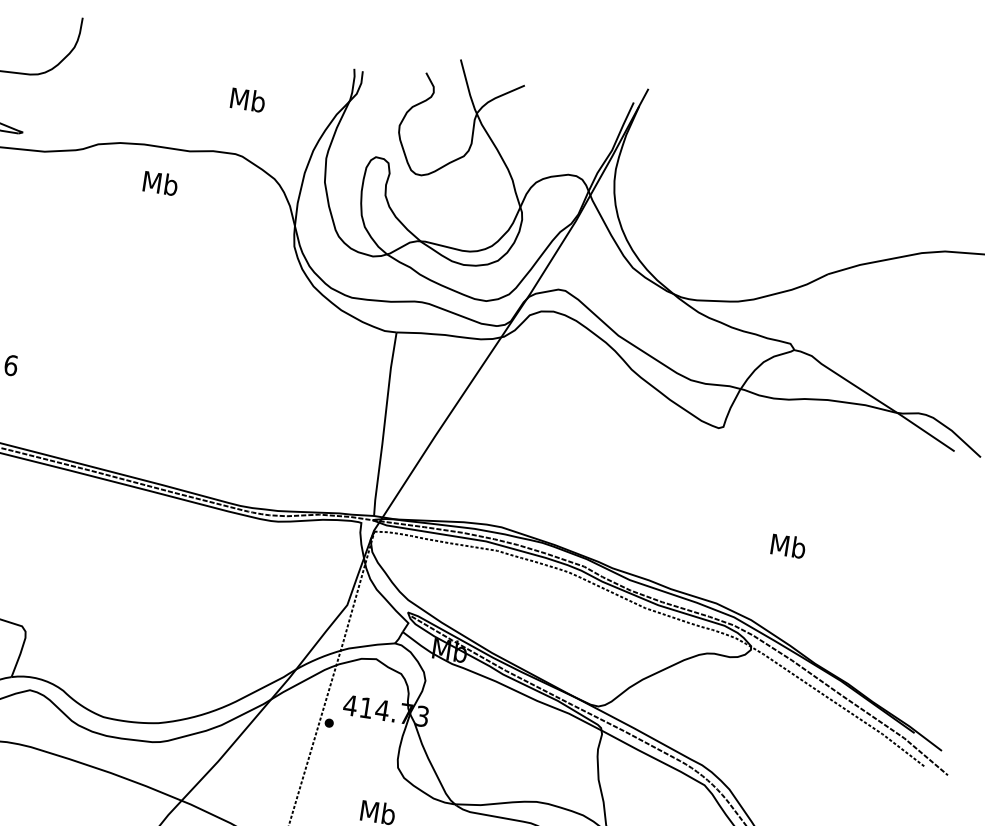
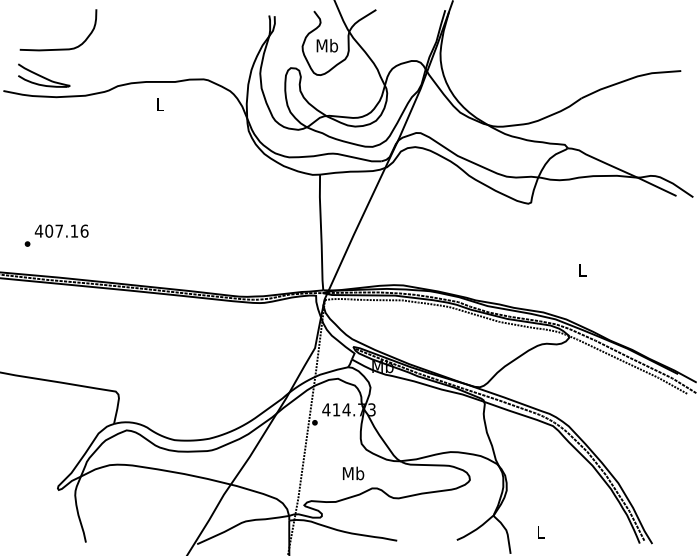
text: (246, 99) -> (326, 45), moved
text: (159, 183) -> (159, 104), Mb -> L
text: (788, 544) -> (582, 269), Mb -> L

